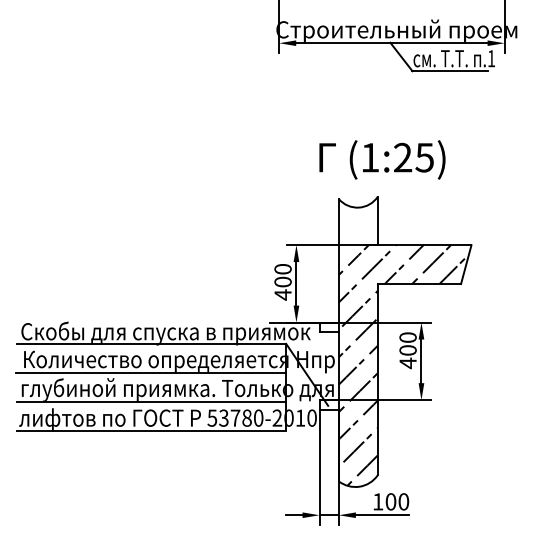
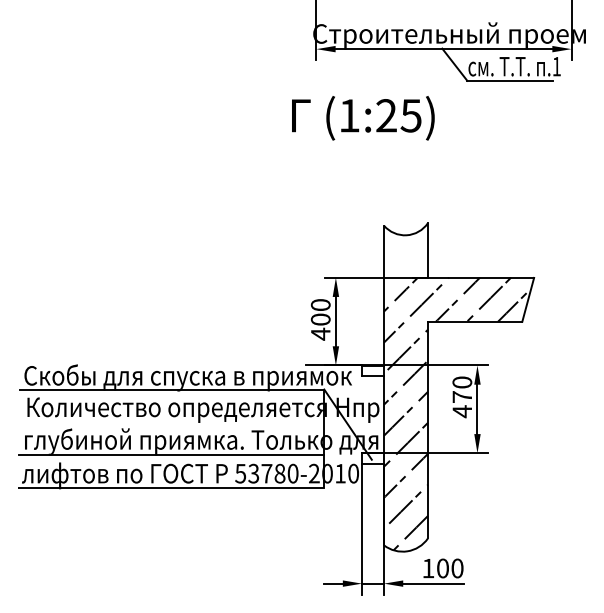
text: (382, 160) -> (363, 118), moved
text: (408, 349) -> (462, 396), 400 -> 470
line: (151, 372) -> (171, 422), removed

